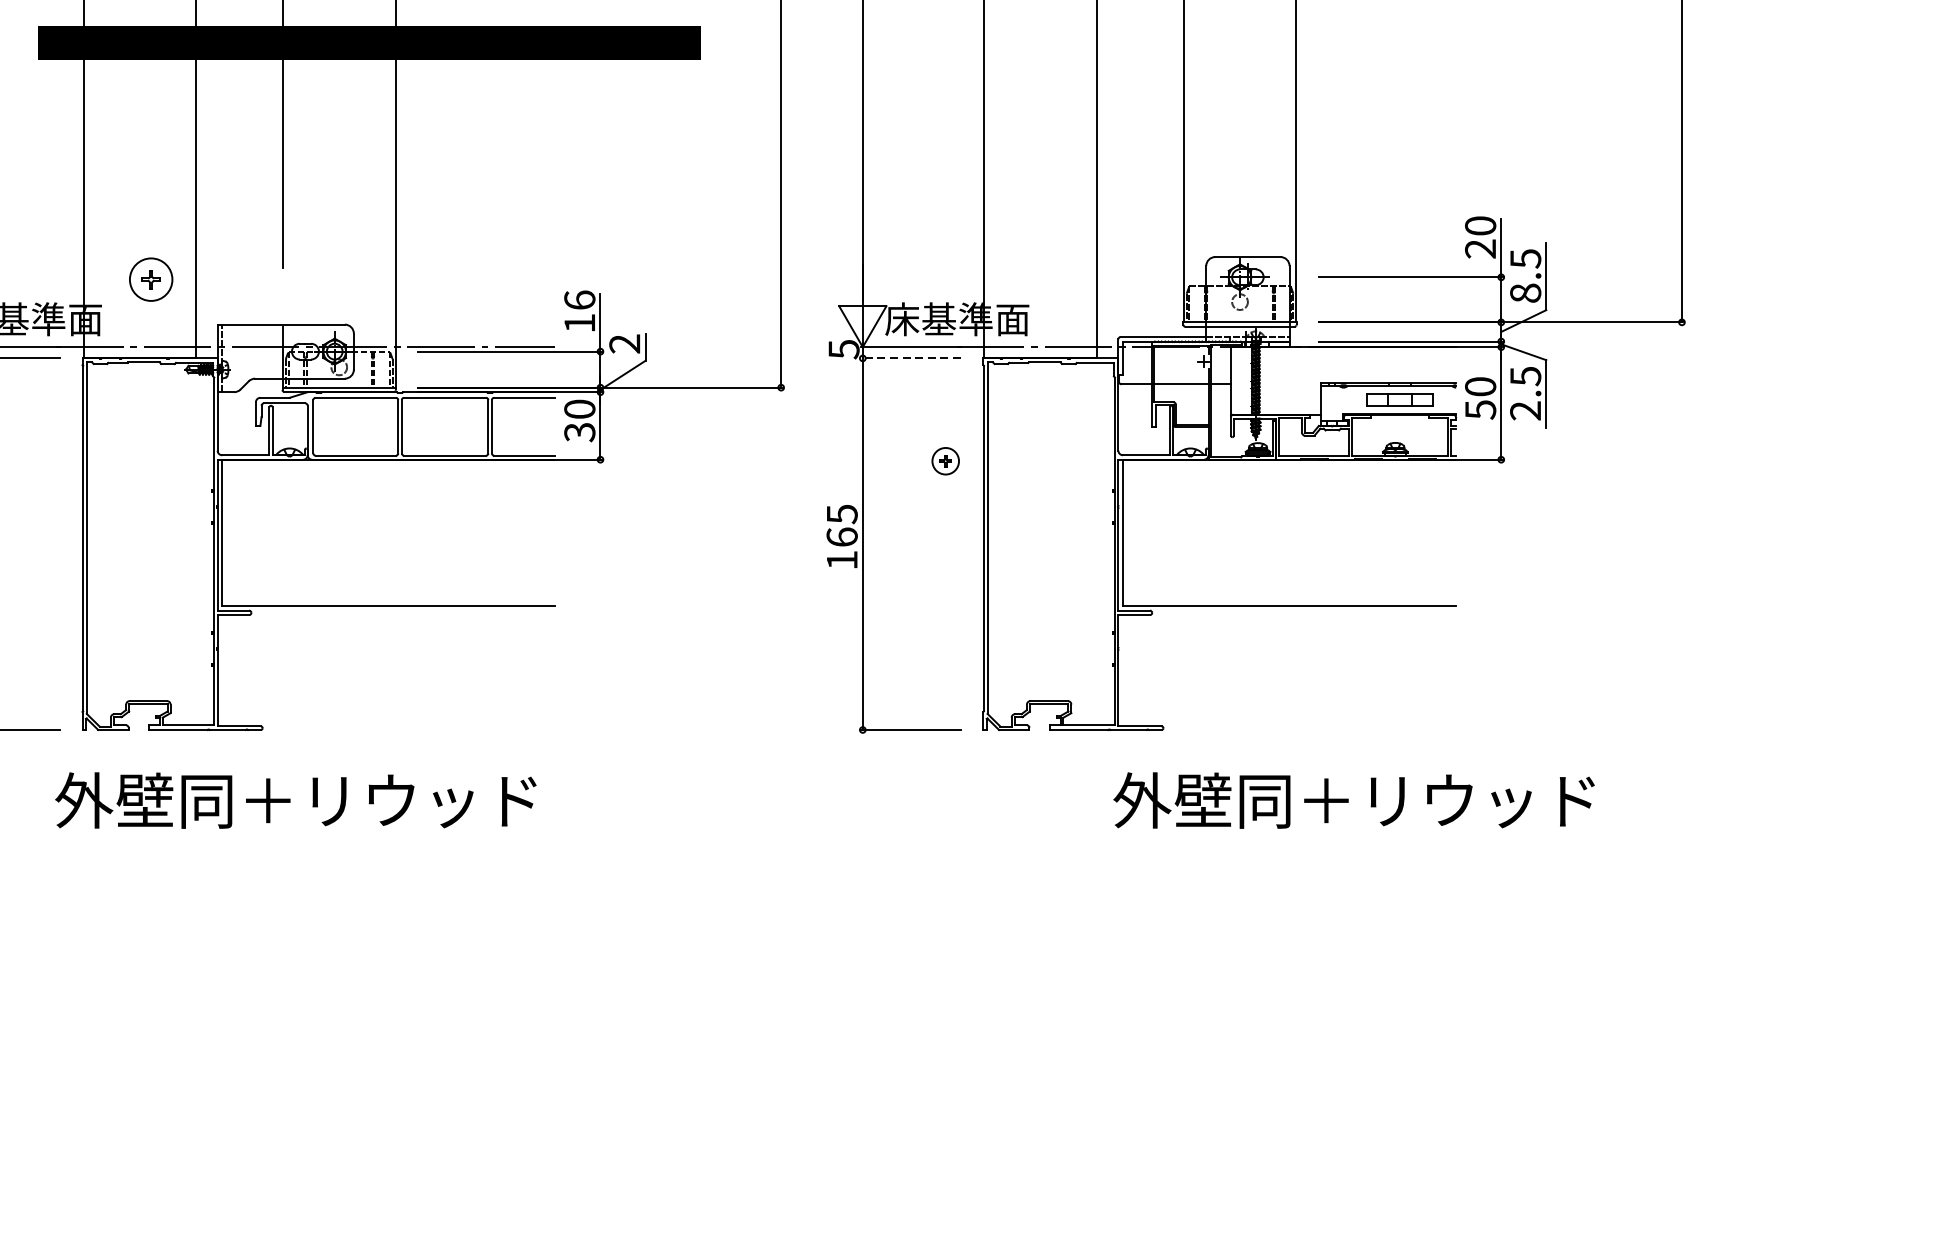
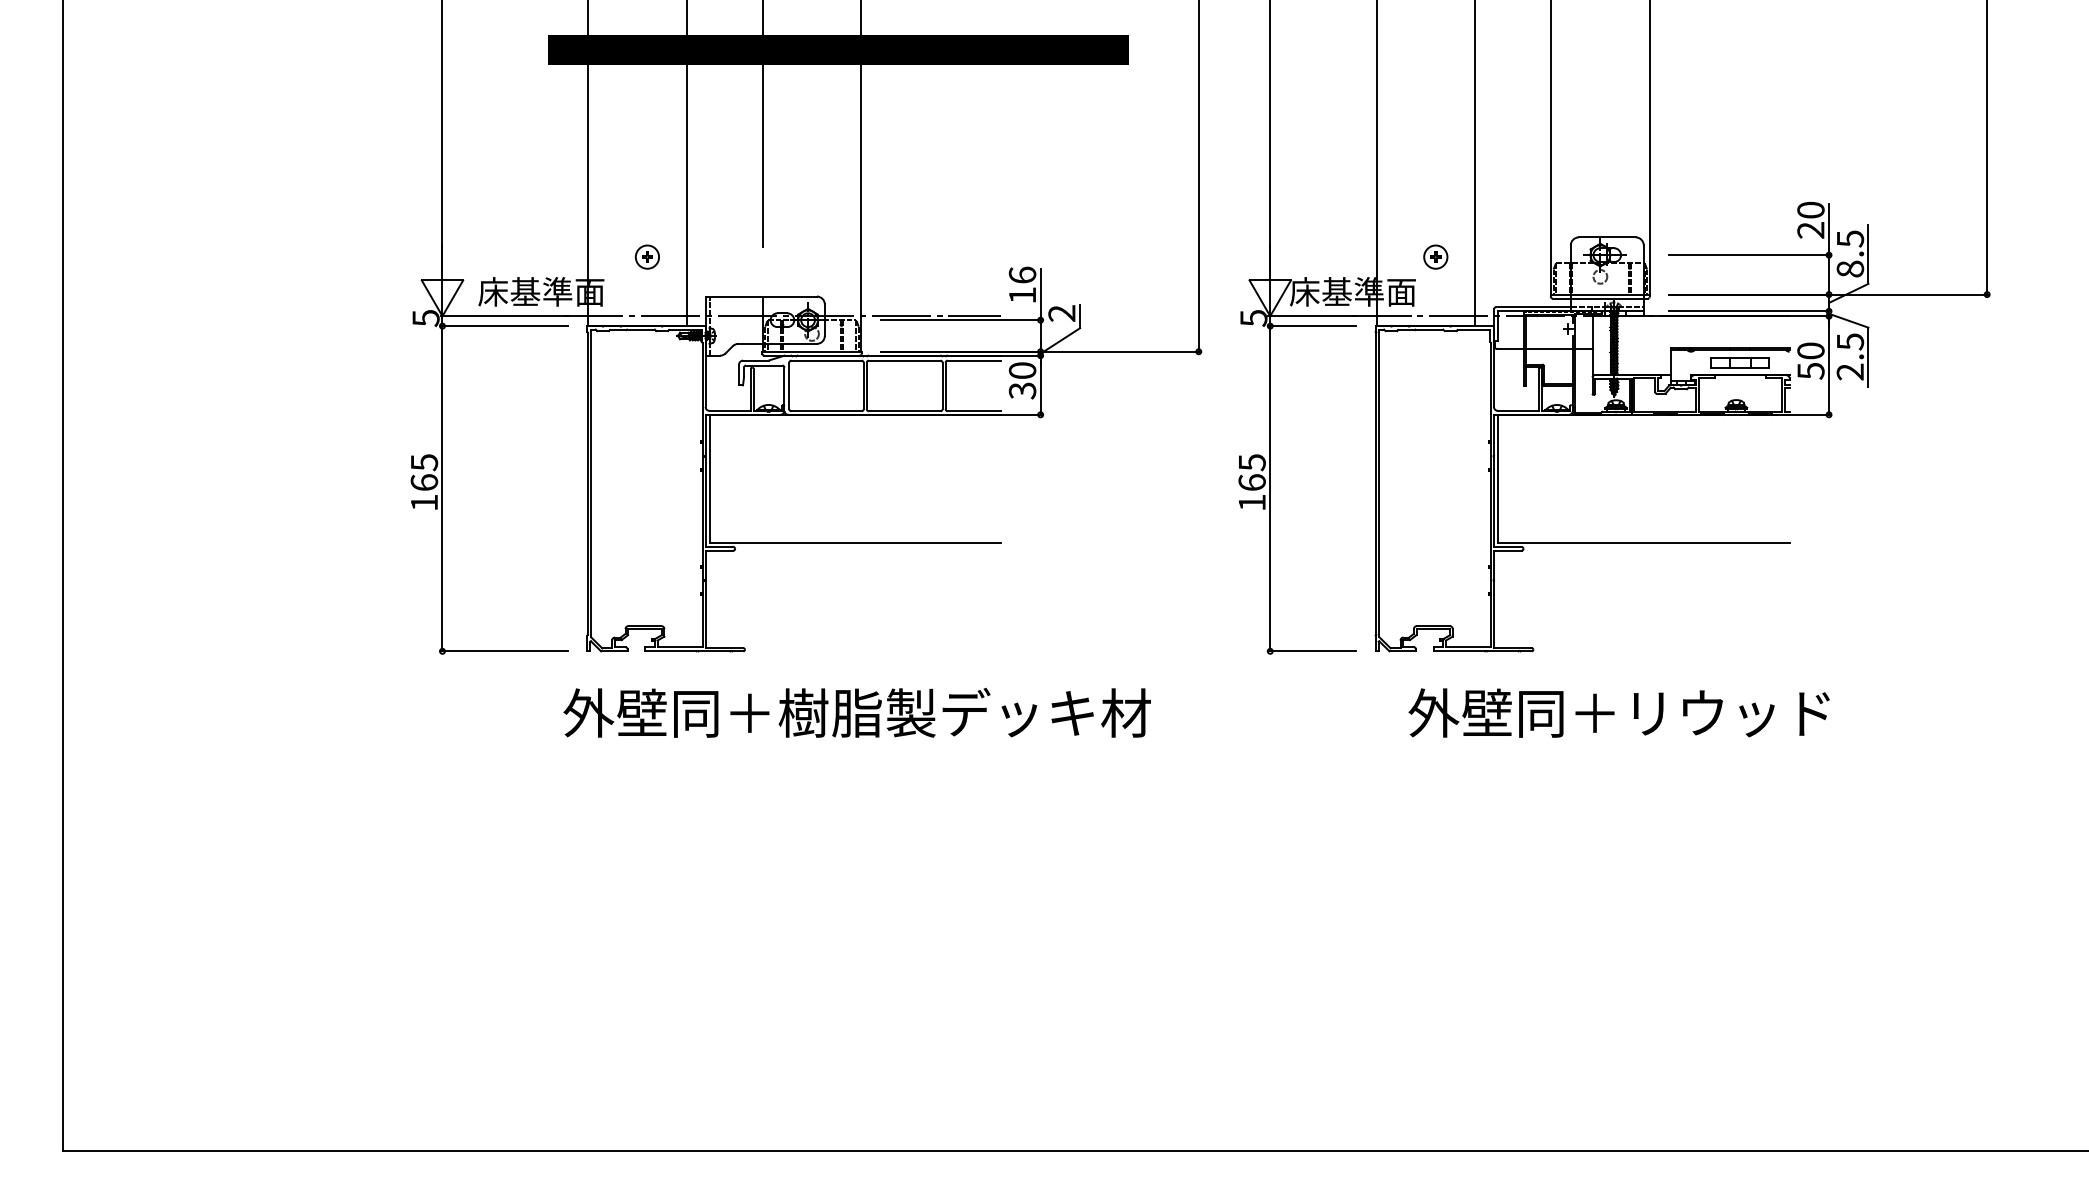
part: (151, 278) -> (647, 256), size x0.62
line: (911, 358) -> (1312, 326), dashed -> solid
part: (945, 460) -> (1435, 256), moved
text: (513, 799) -> (964, 712), 外壁同＋リウッド -> 外壁同＋樹脂製デッキ材
text: (1353, 799) -> (1618, 712), moved

